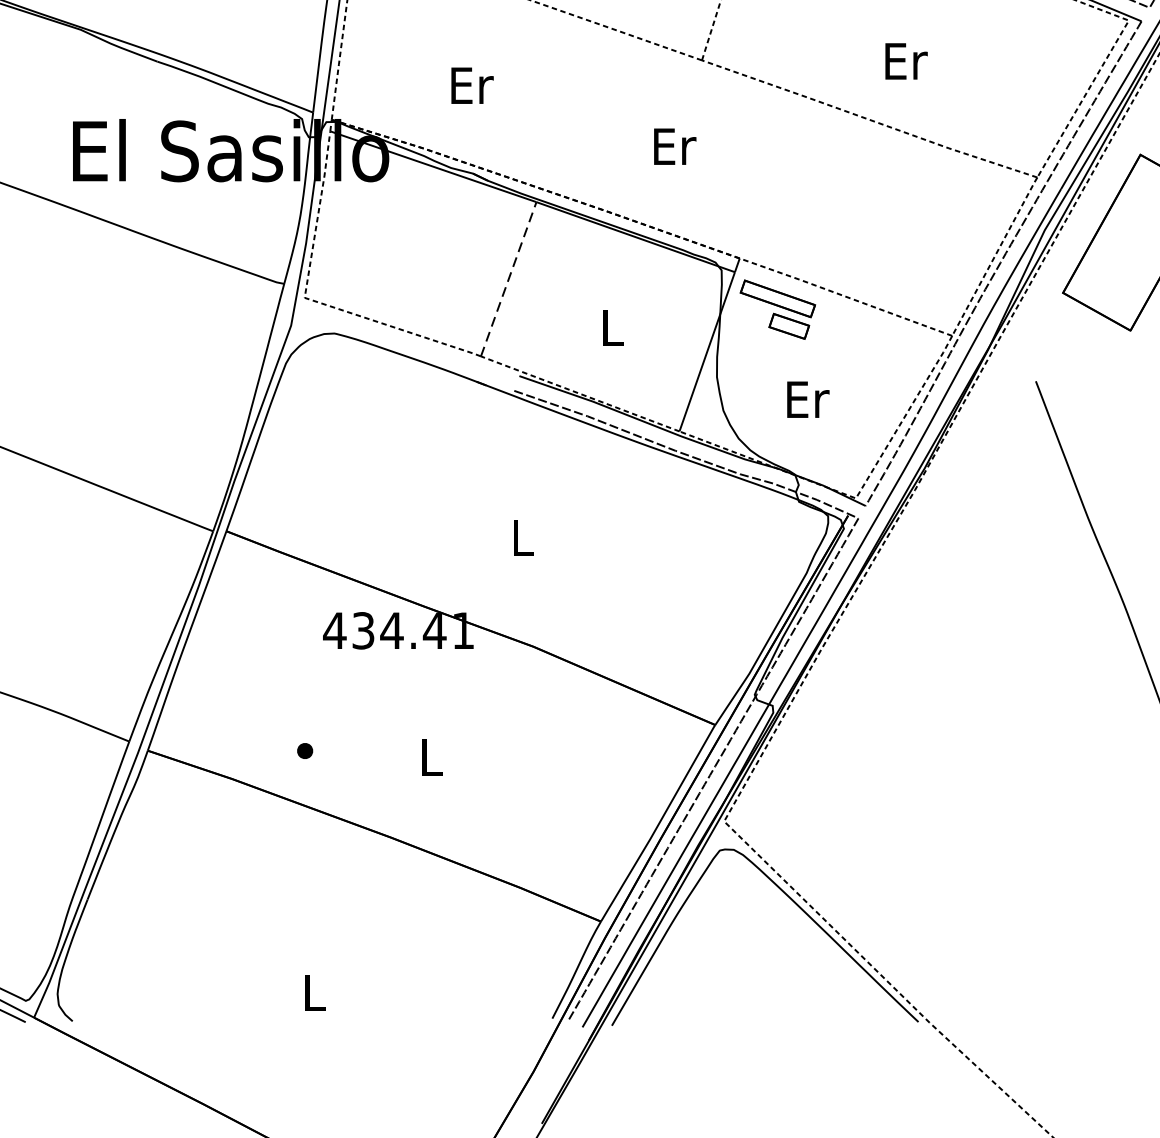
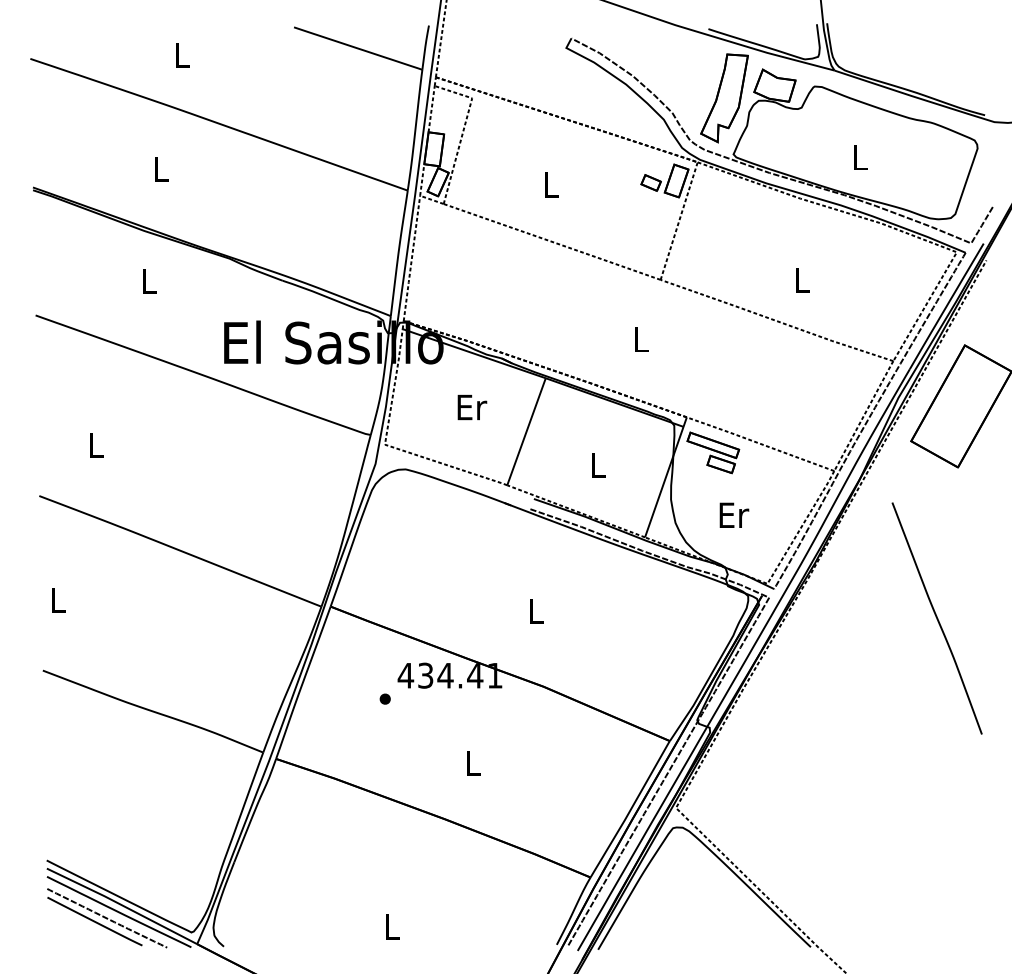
text: (906, 61) -> (802, 280), Er -> L
text: (472, 85) -> (472, 407), moved
text: (674, 146) -> (641, 339), Er -> L
line: (508, 278) -> (526, 431), dashed -> solid
part: (304, 750) -> (384, 698), moved

